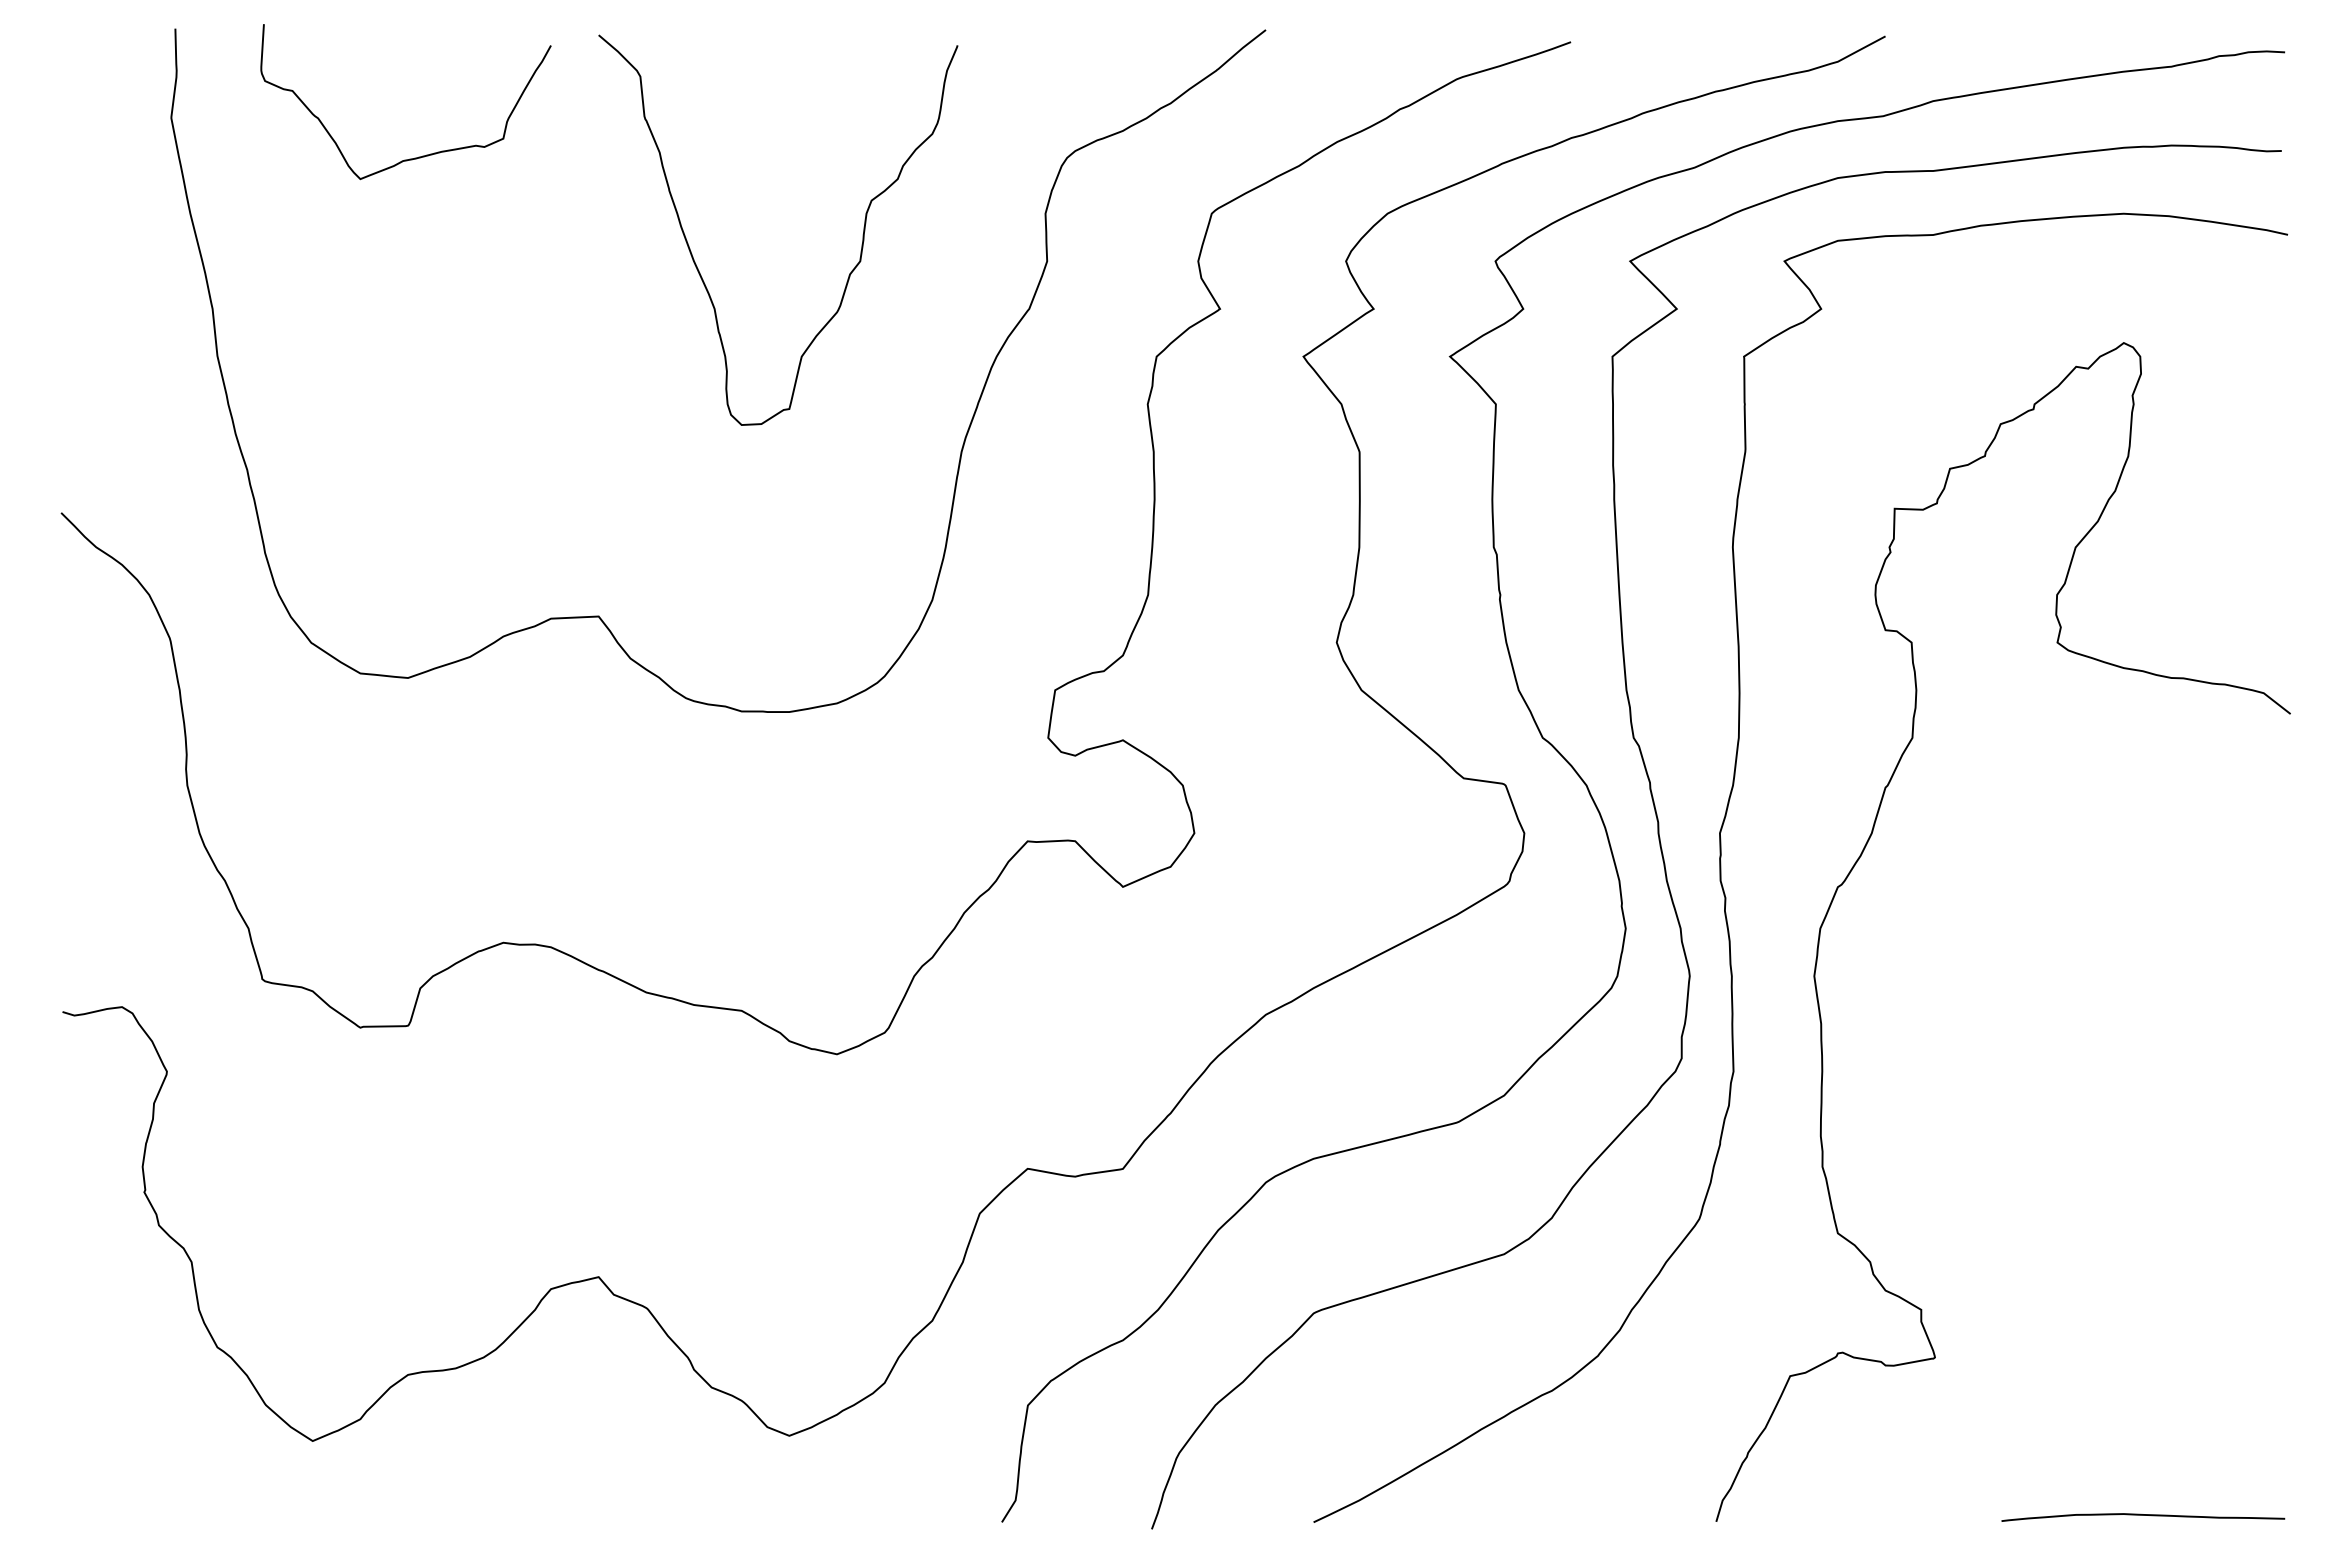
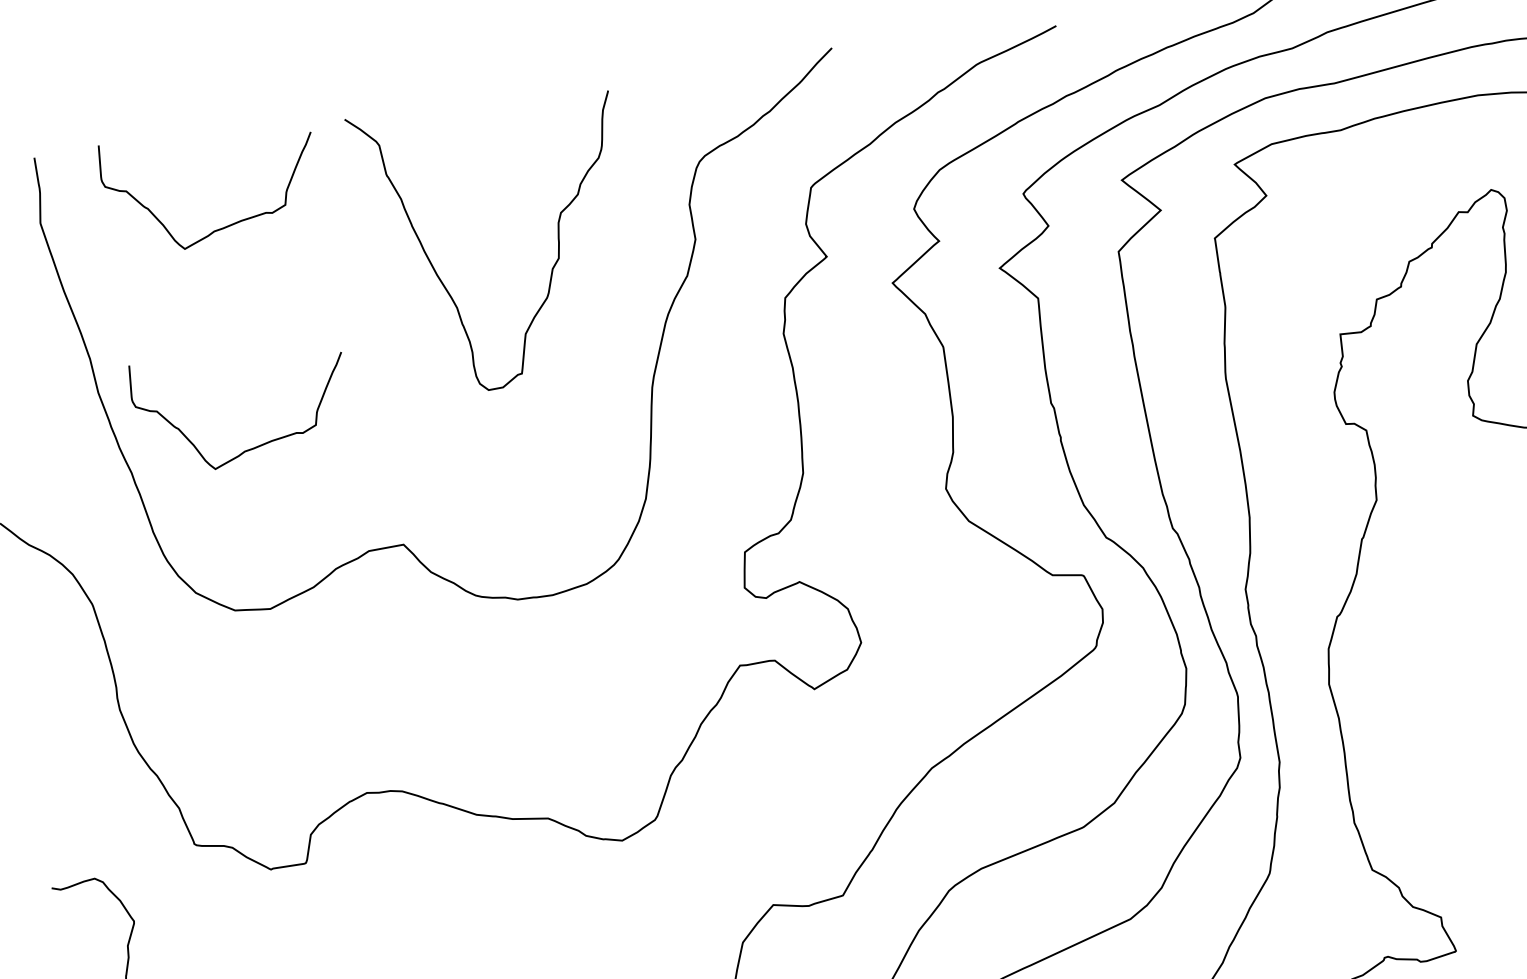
curve: (418, 457) -> (255, 446), added

